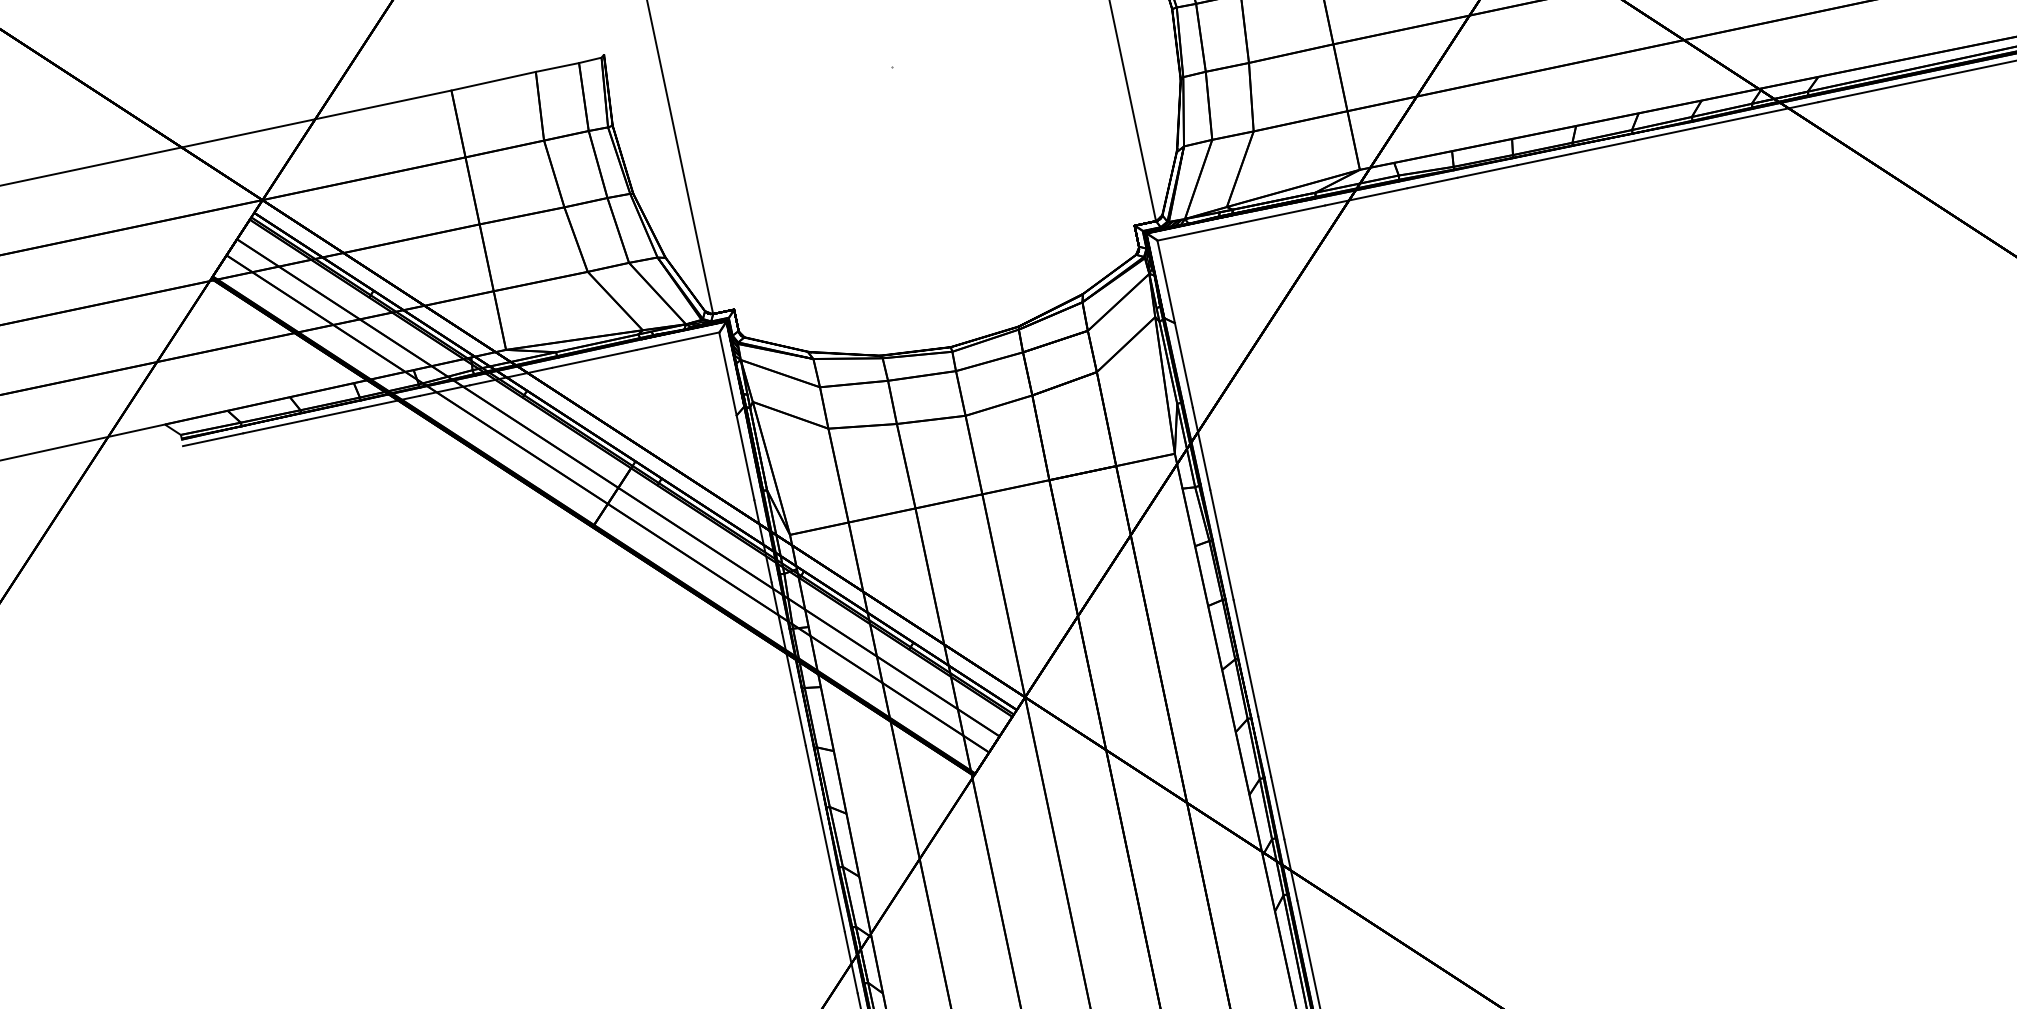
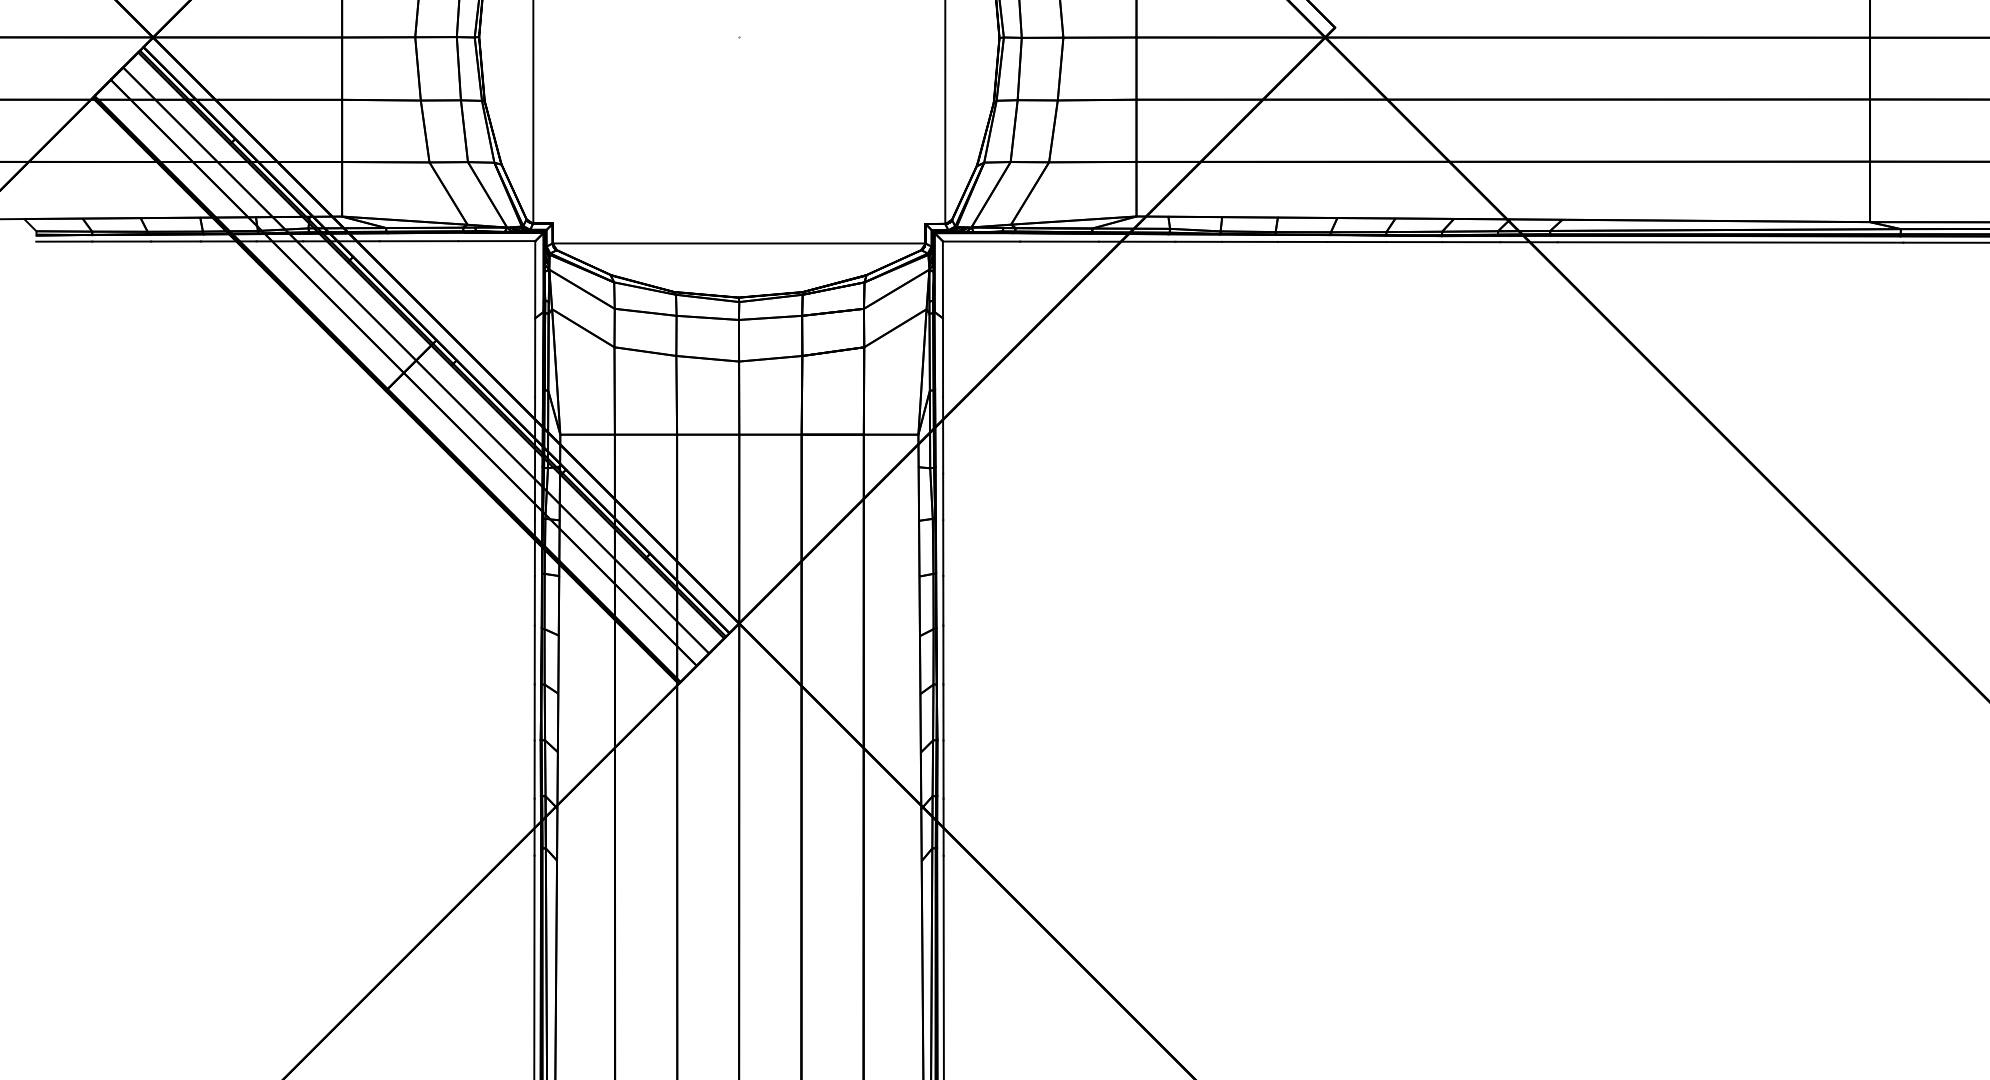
line: (938, 289) -> (738, 243), added

